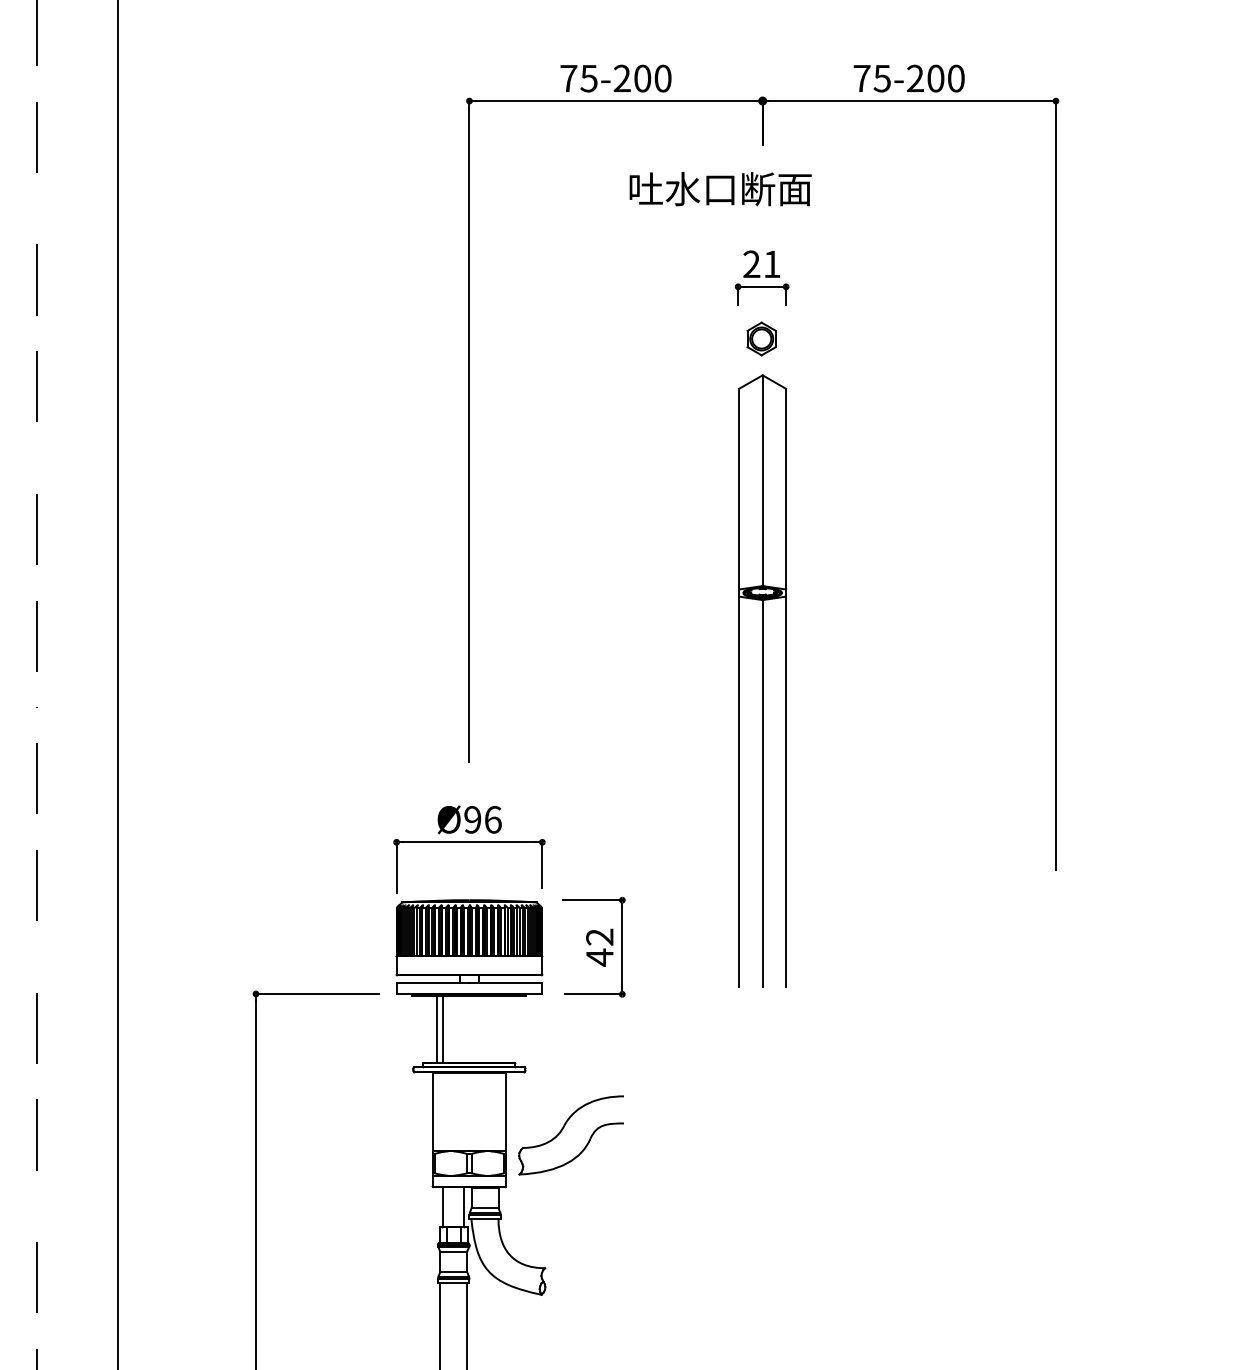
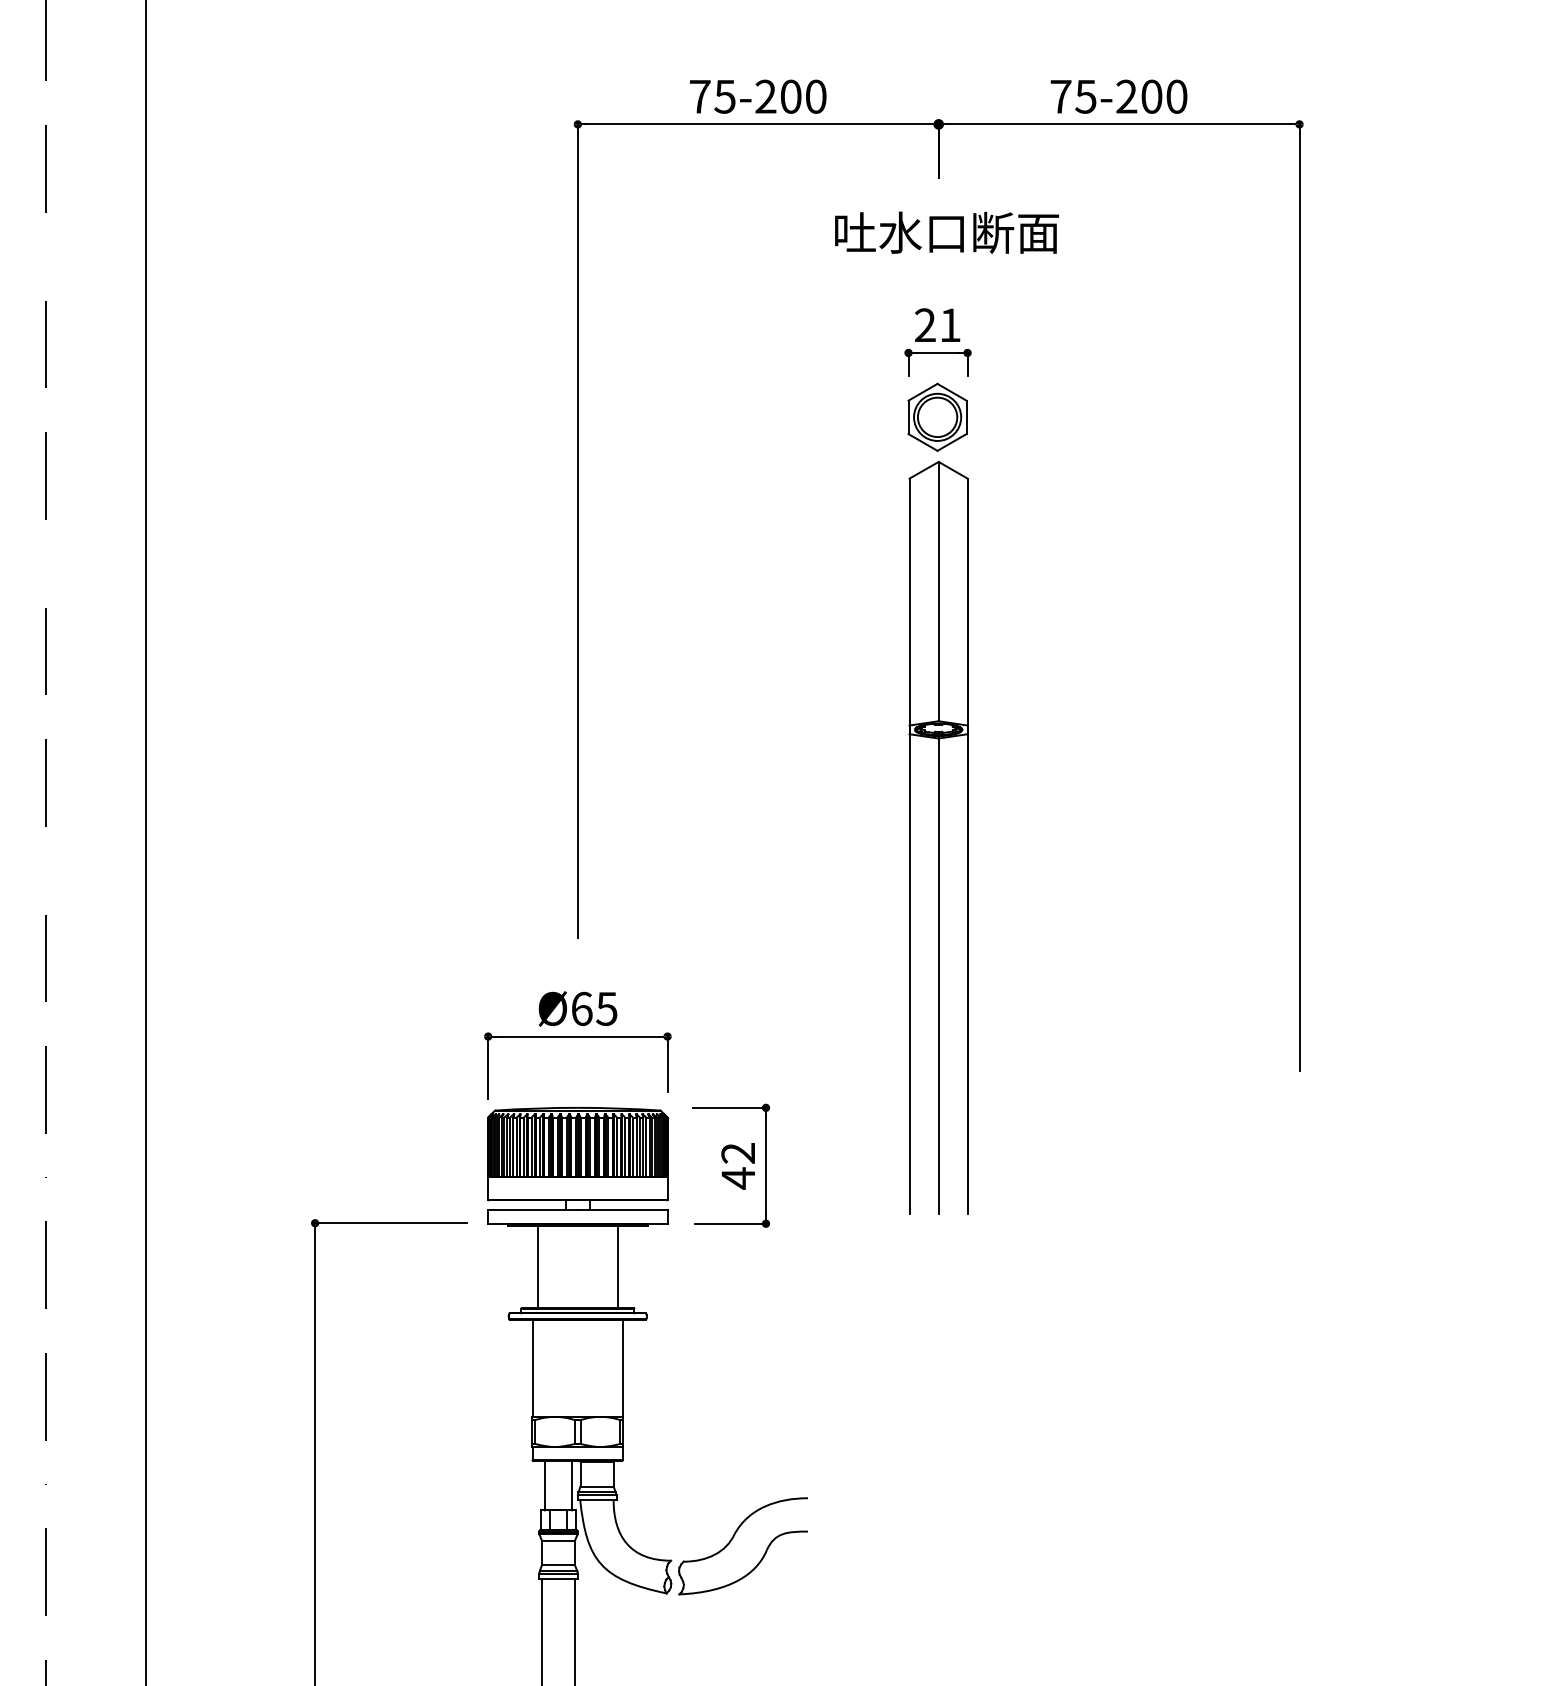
text: (720, 188) -> (946, 232), moved
part: (761, 338) -> (937, 416), size x1.67
text: (482, 819) -> (594, 1008), Ø96 -> Ø65
line: (443, 1029) -> (617, 1267), moved
part: (562, 1130) -> (732, 1540), moved

